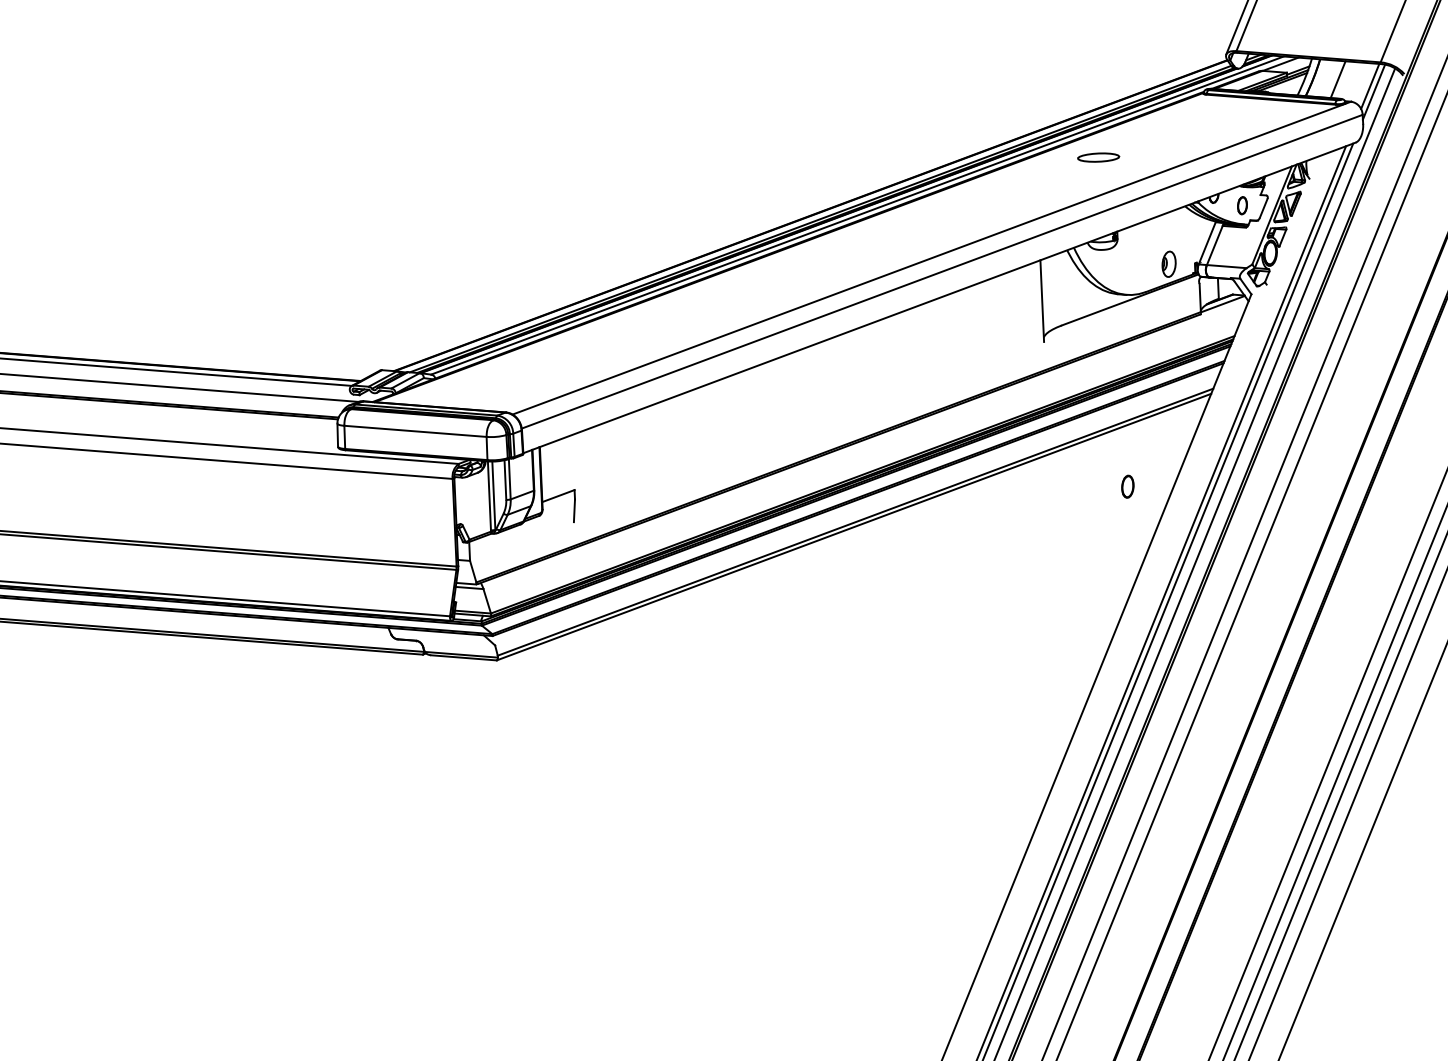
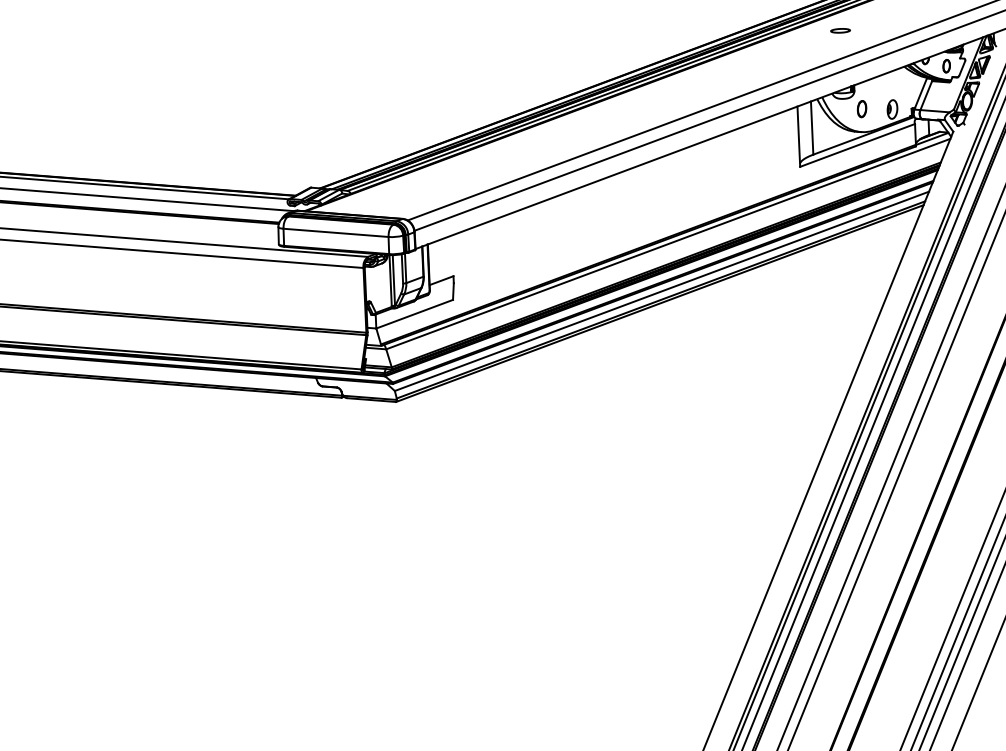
part: (1098, 157) -> (840, 30), size x0.62
line: (1059, 289) -> (811, 128), added
line: (1121, 312) -> (857, 145), added
line: (865, 446) -> (668, 244), added
part: (1127, 486) -> (861, 108), moved
line: (856, 510) -> (661, 291), added
line: (521, 541) -> (414, 314), added

